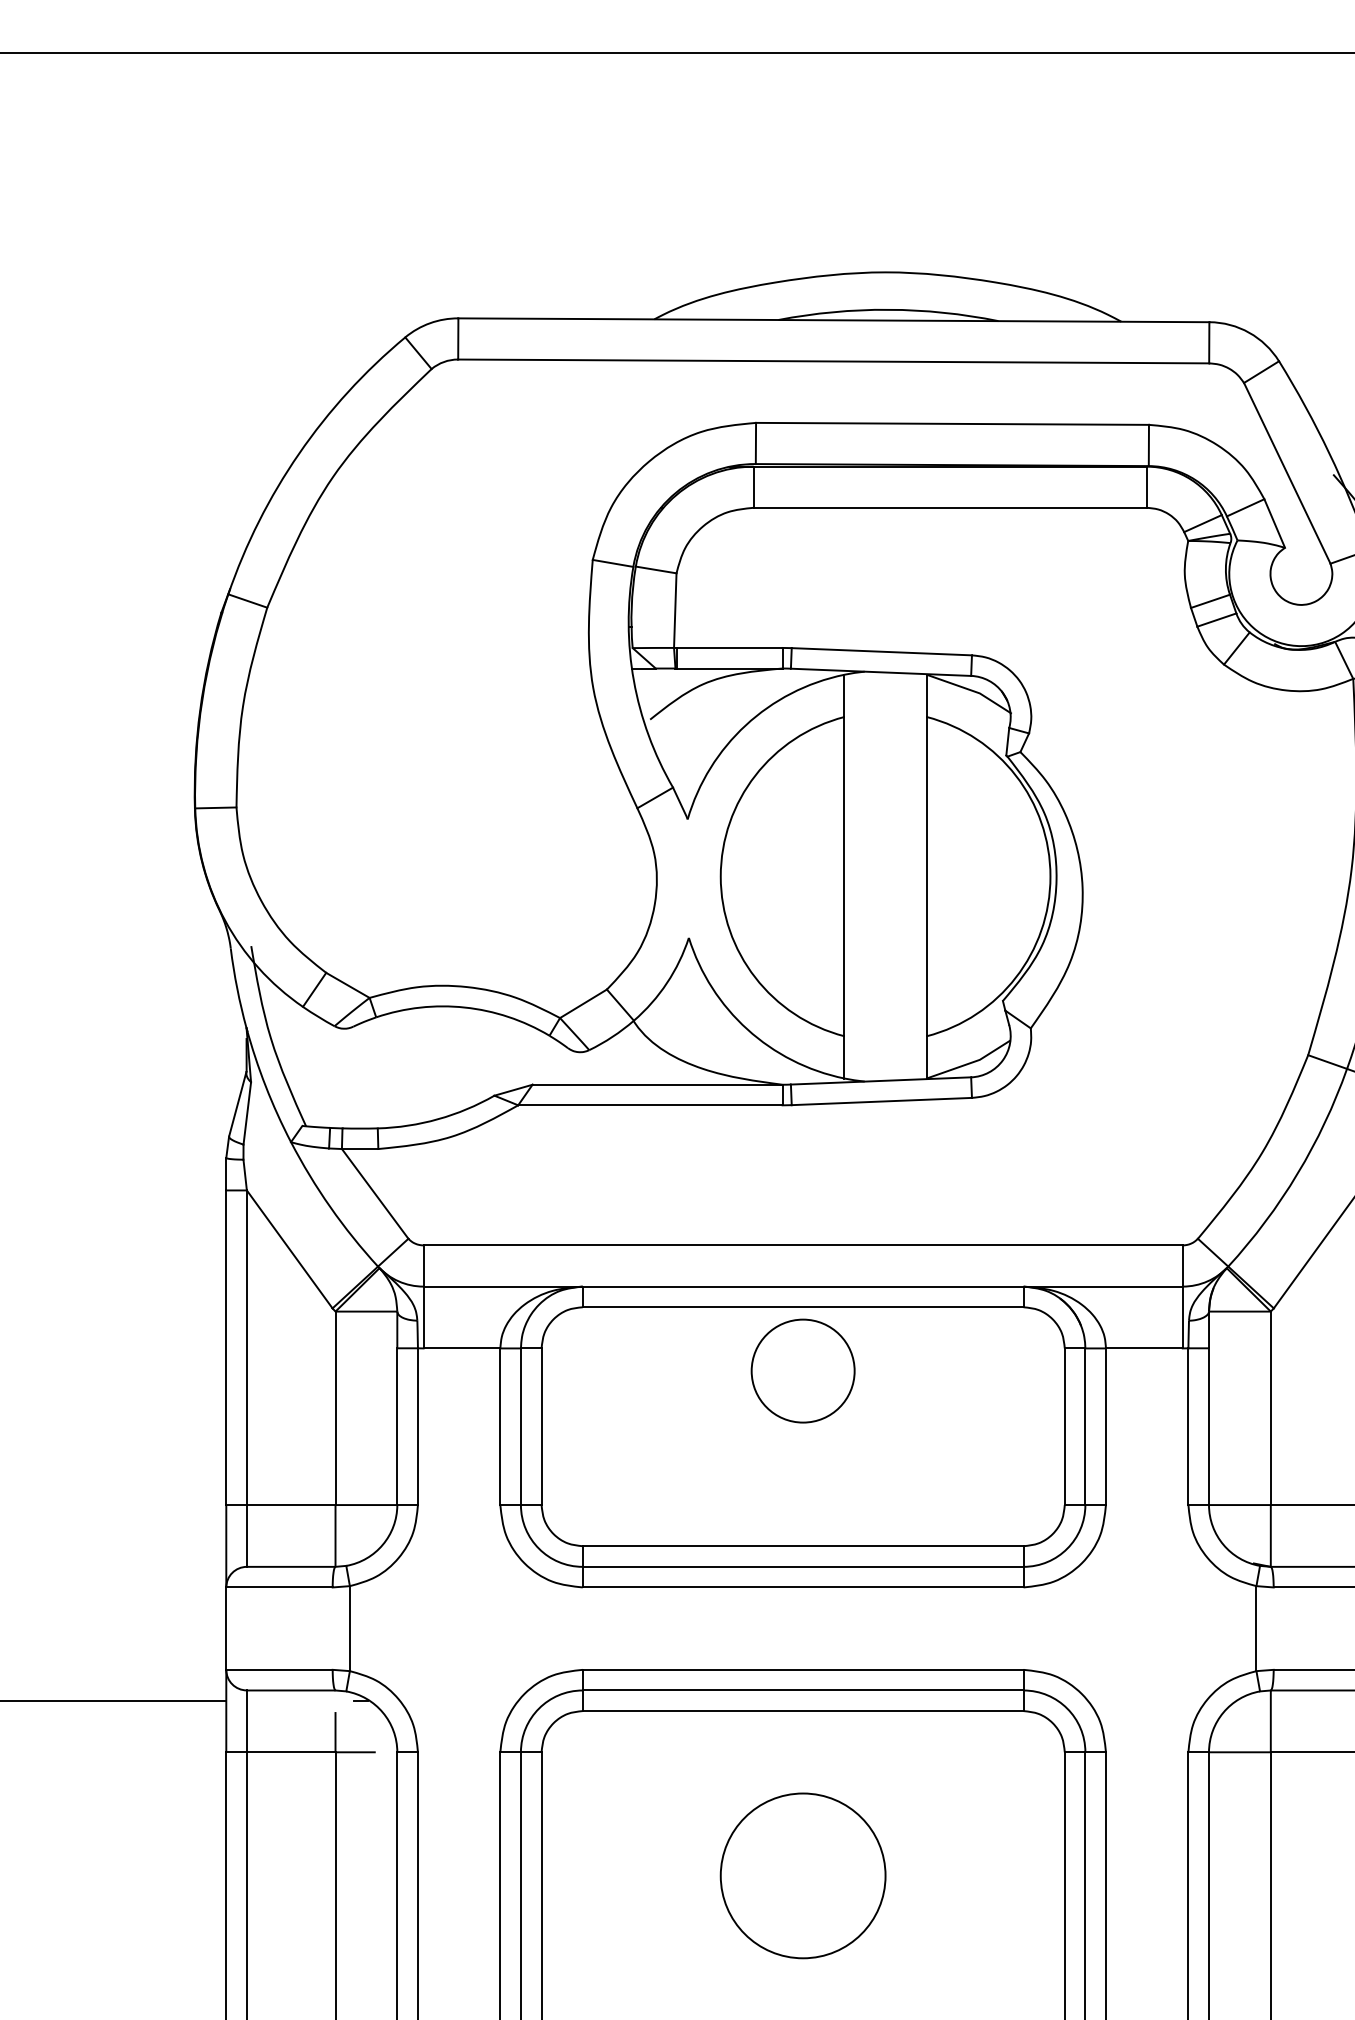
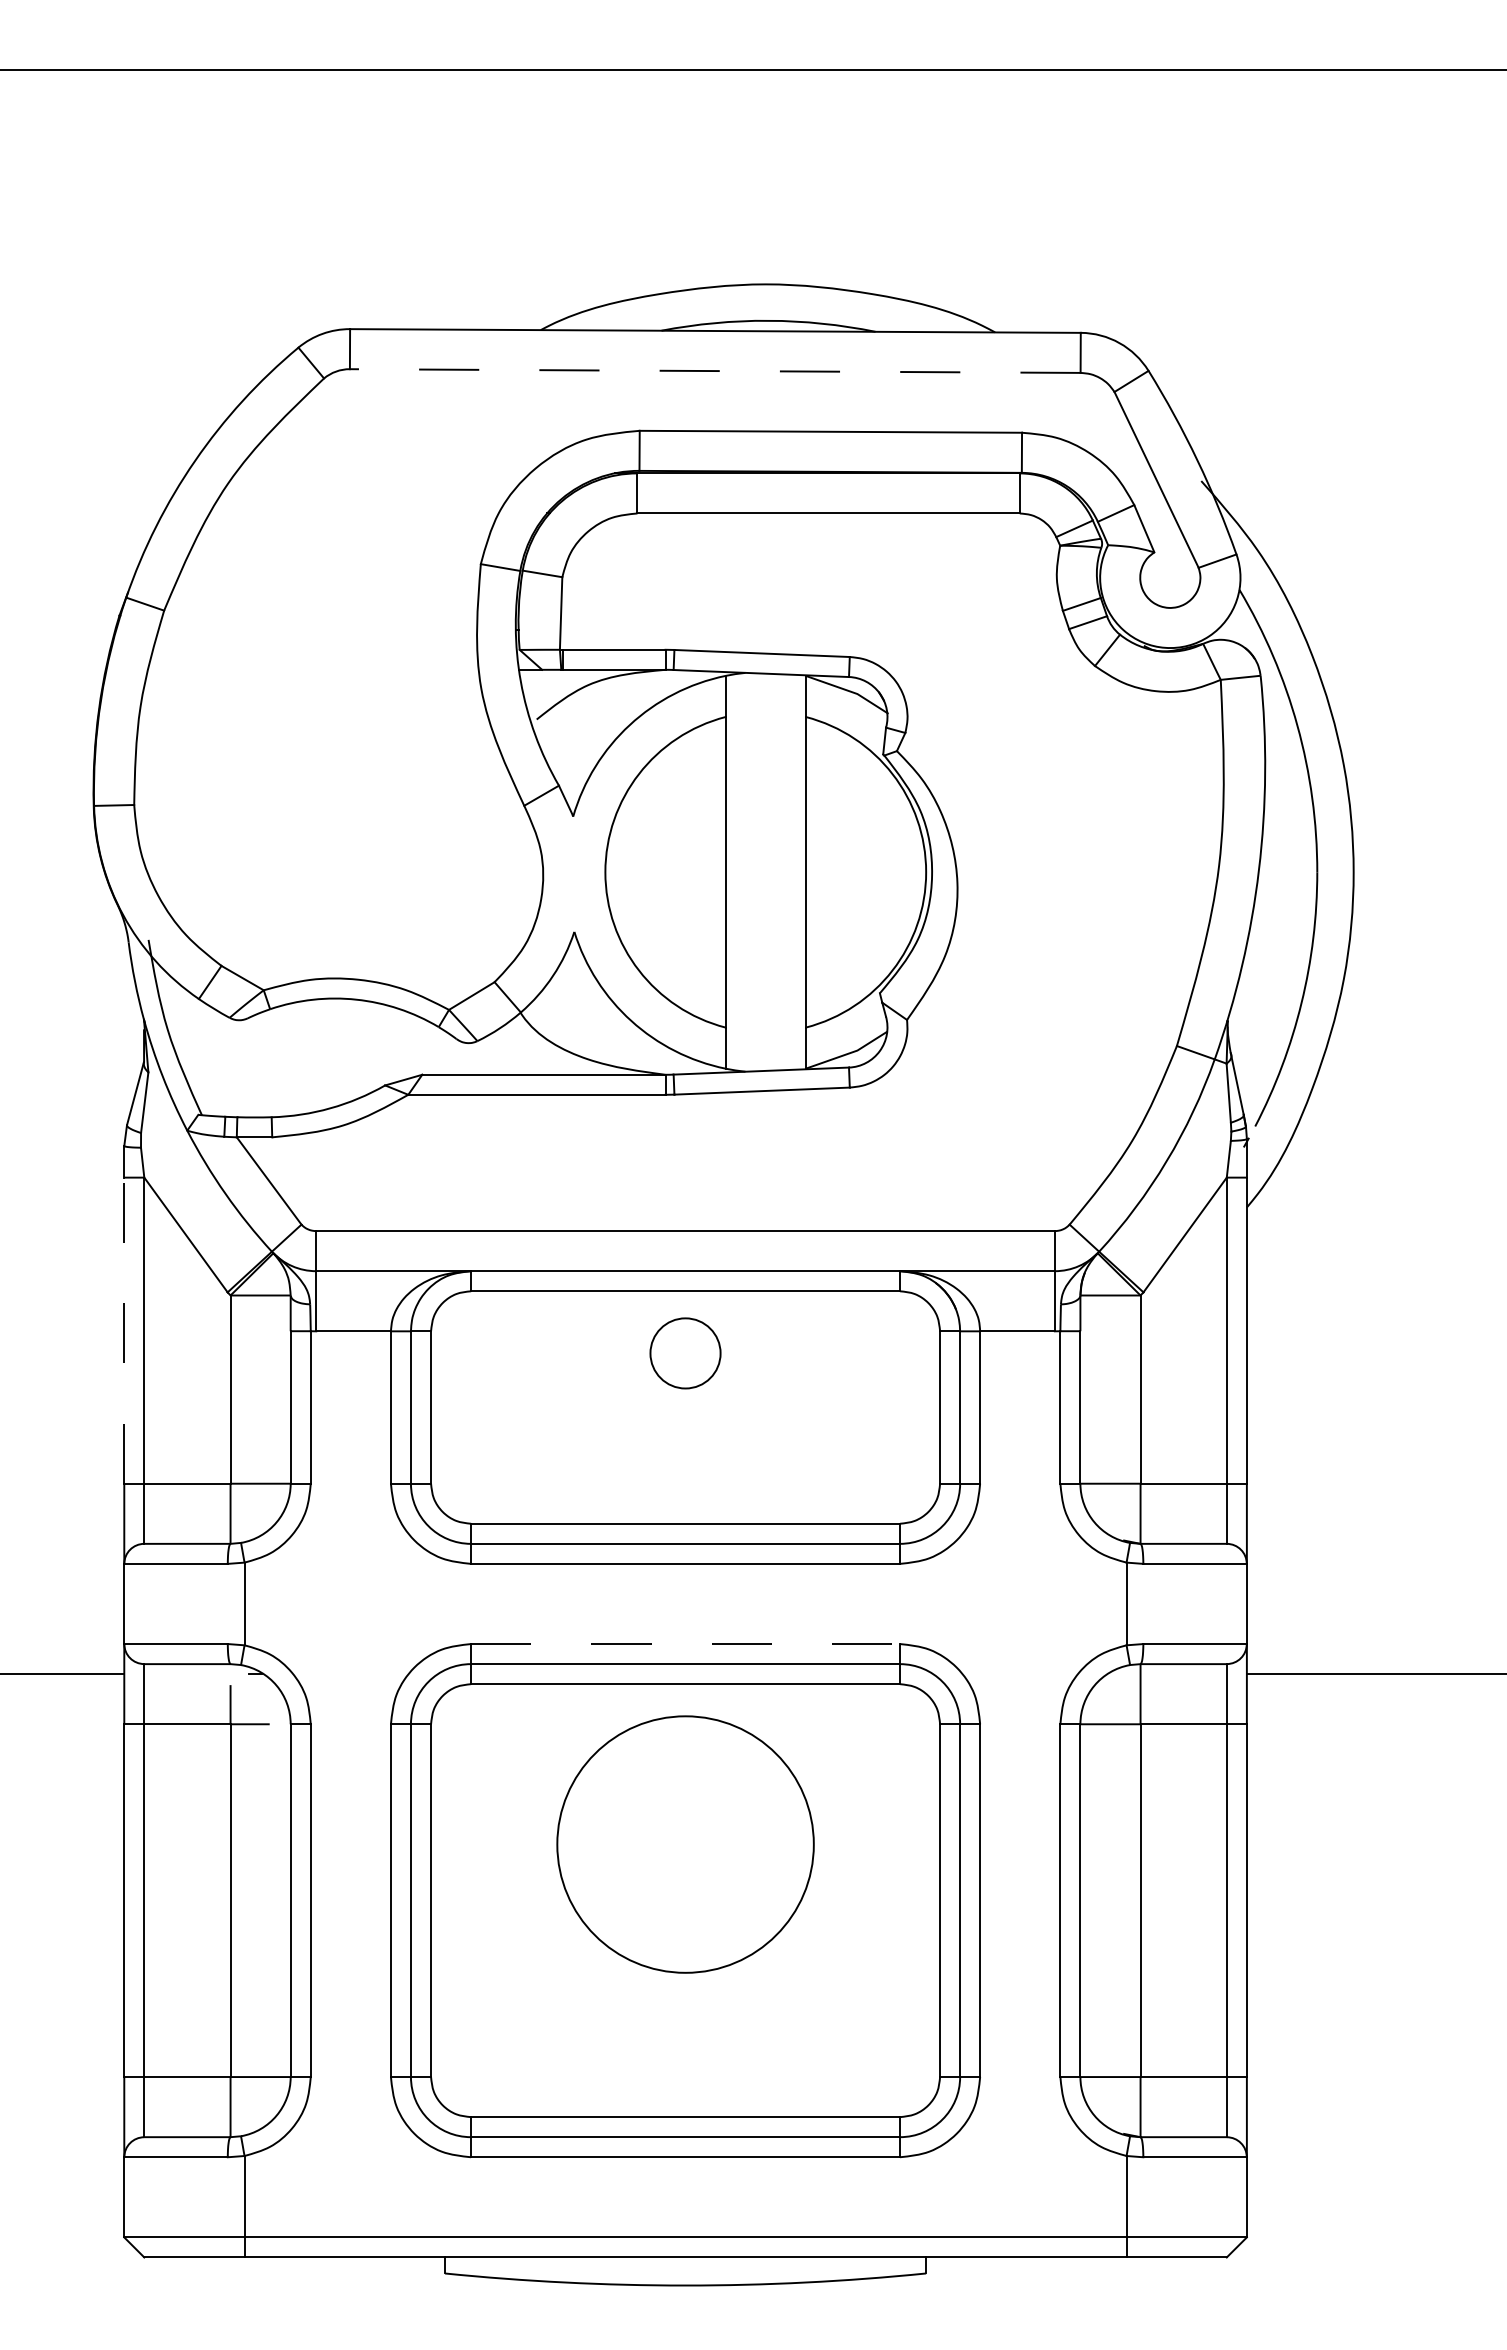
line: (832, 361) -> (714, 371), solid -> dashed
line: (226, 1347) -> (124, 1330), solid -> dashed
circle: (803, 1371) -> (685, 1353), size x0.7
line: (804, 1670) -> (686, 1644), solid -> dashed
circle: (803, 1875) -> (685, 1844), size x1.6

